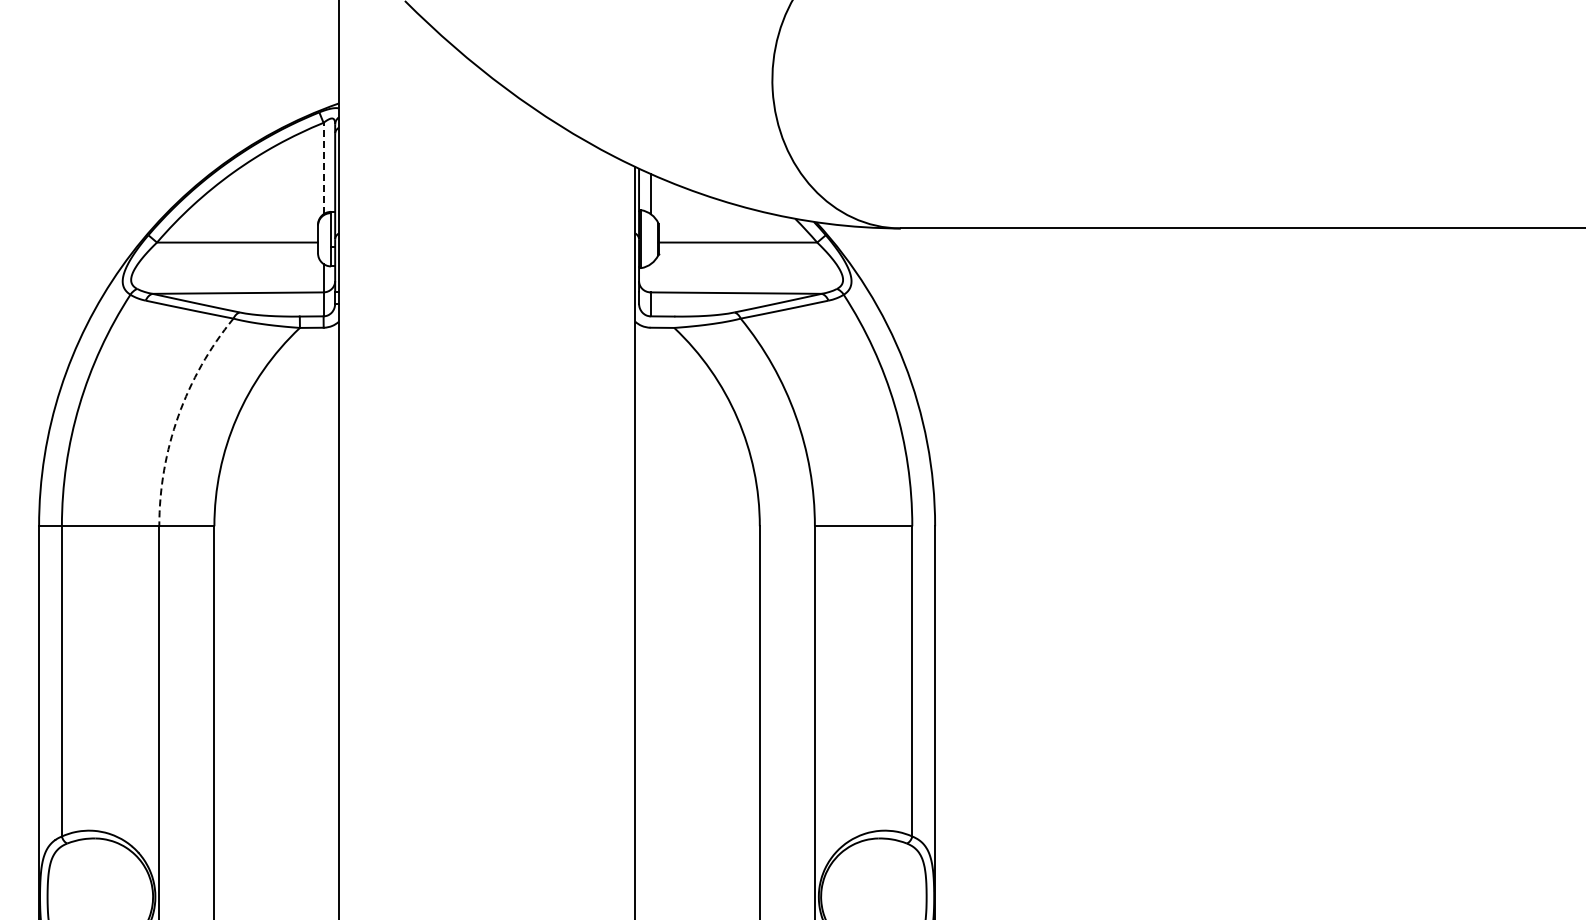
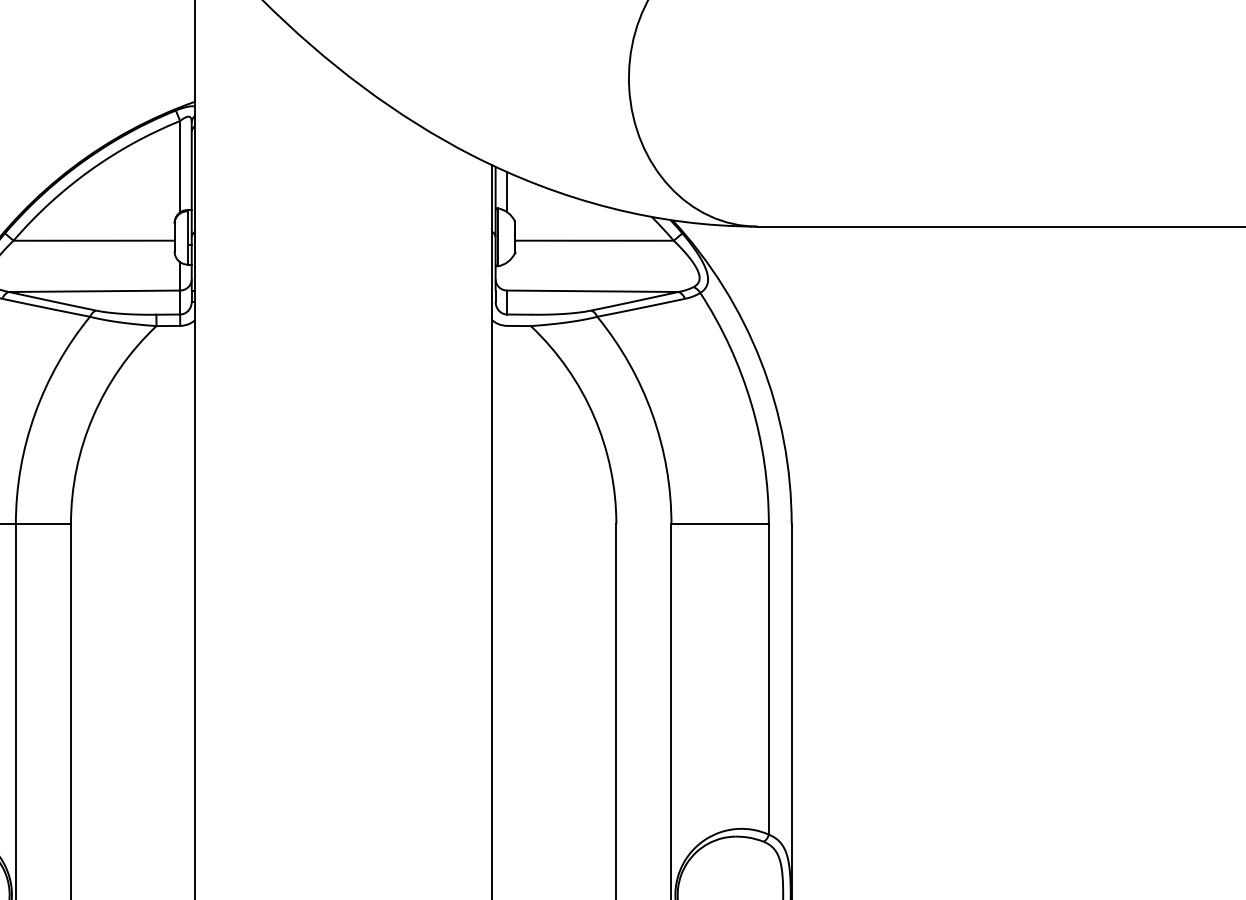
line: (323, 168) -> (180, 166), dashed -> solid
arc: (178, 416) -> (35, 414), dashed -> solid

